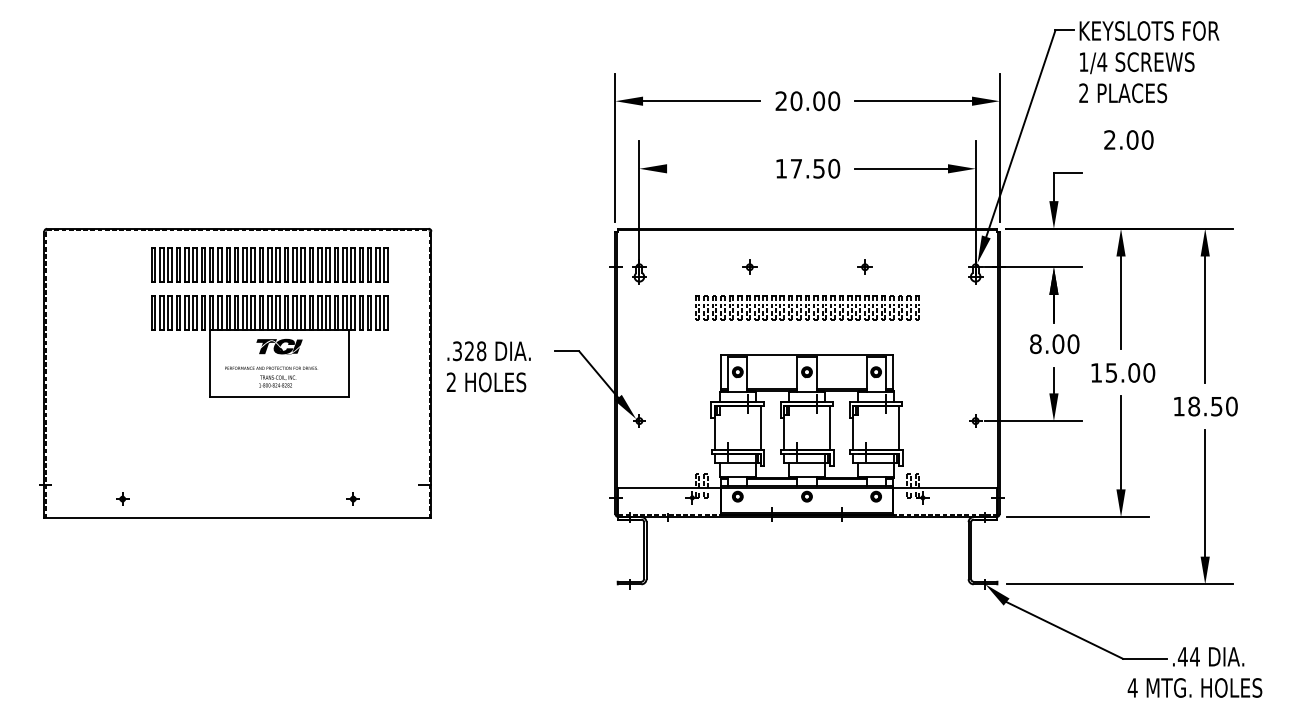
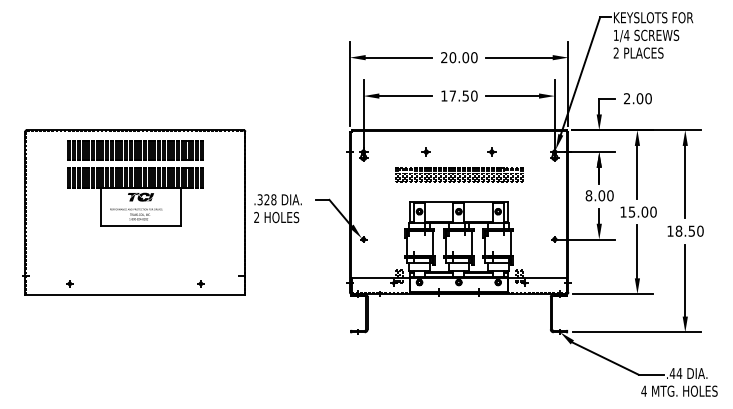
text: (1128, 139) -> (637, 98), moved
line: (713, 169) -> (405, 96), added
part: (269, 322) -> (135, 183), moved

